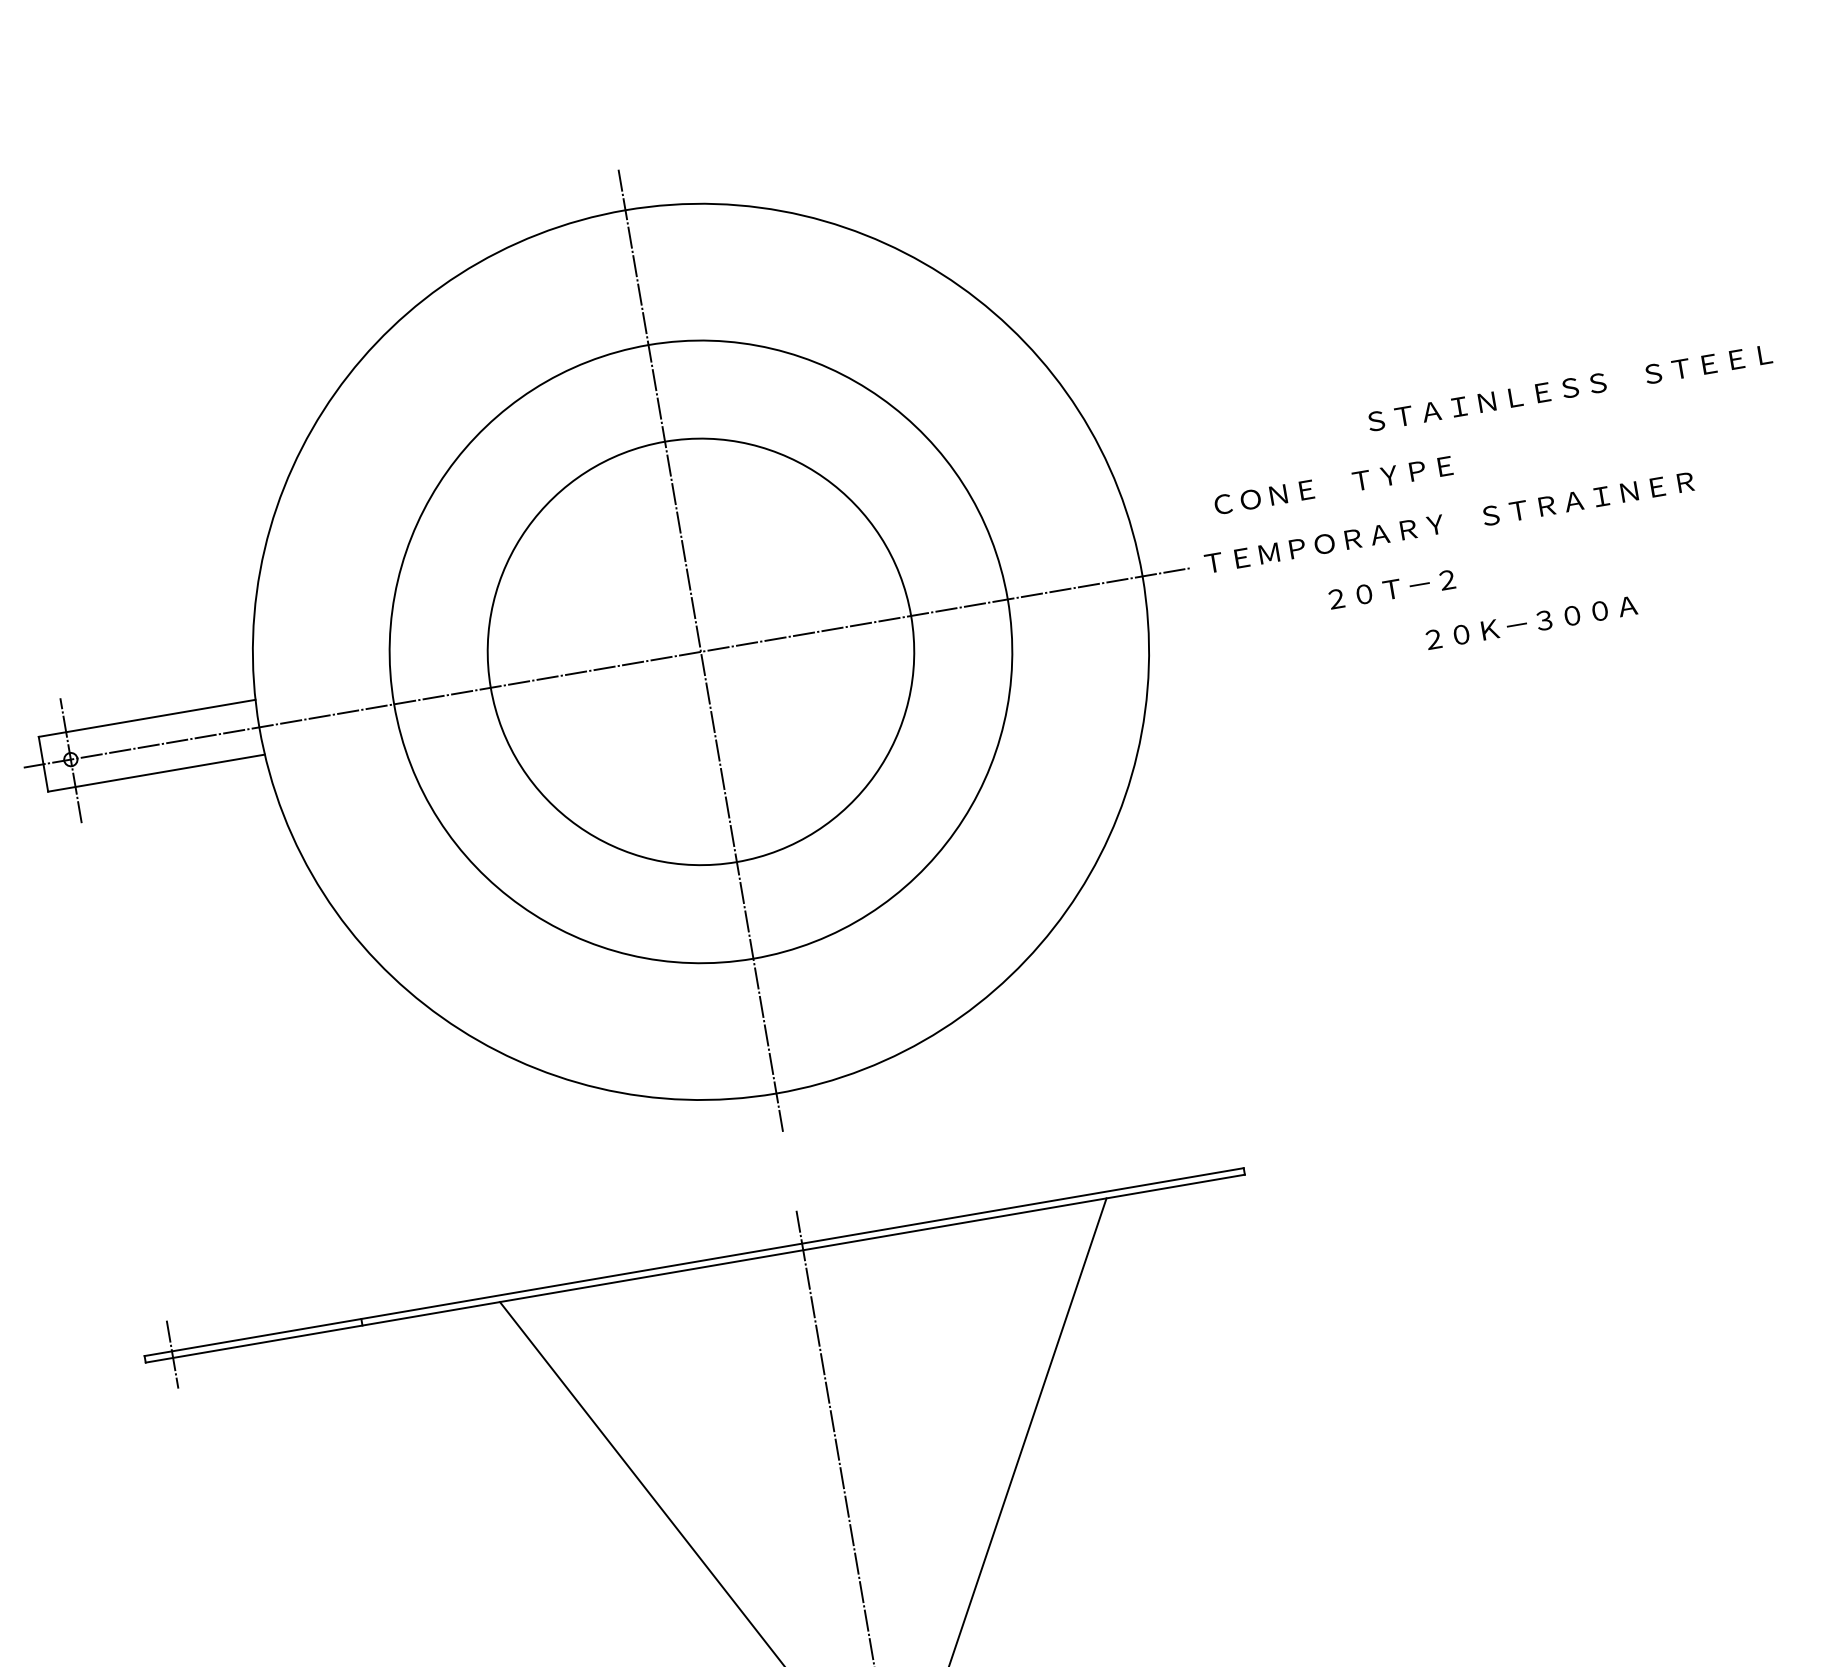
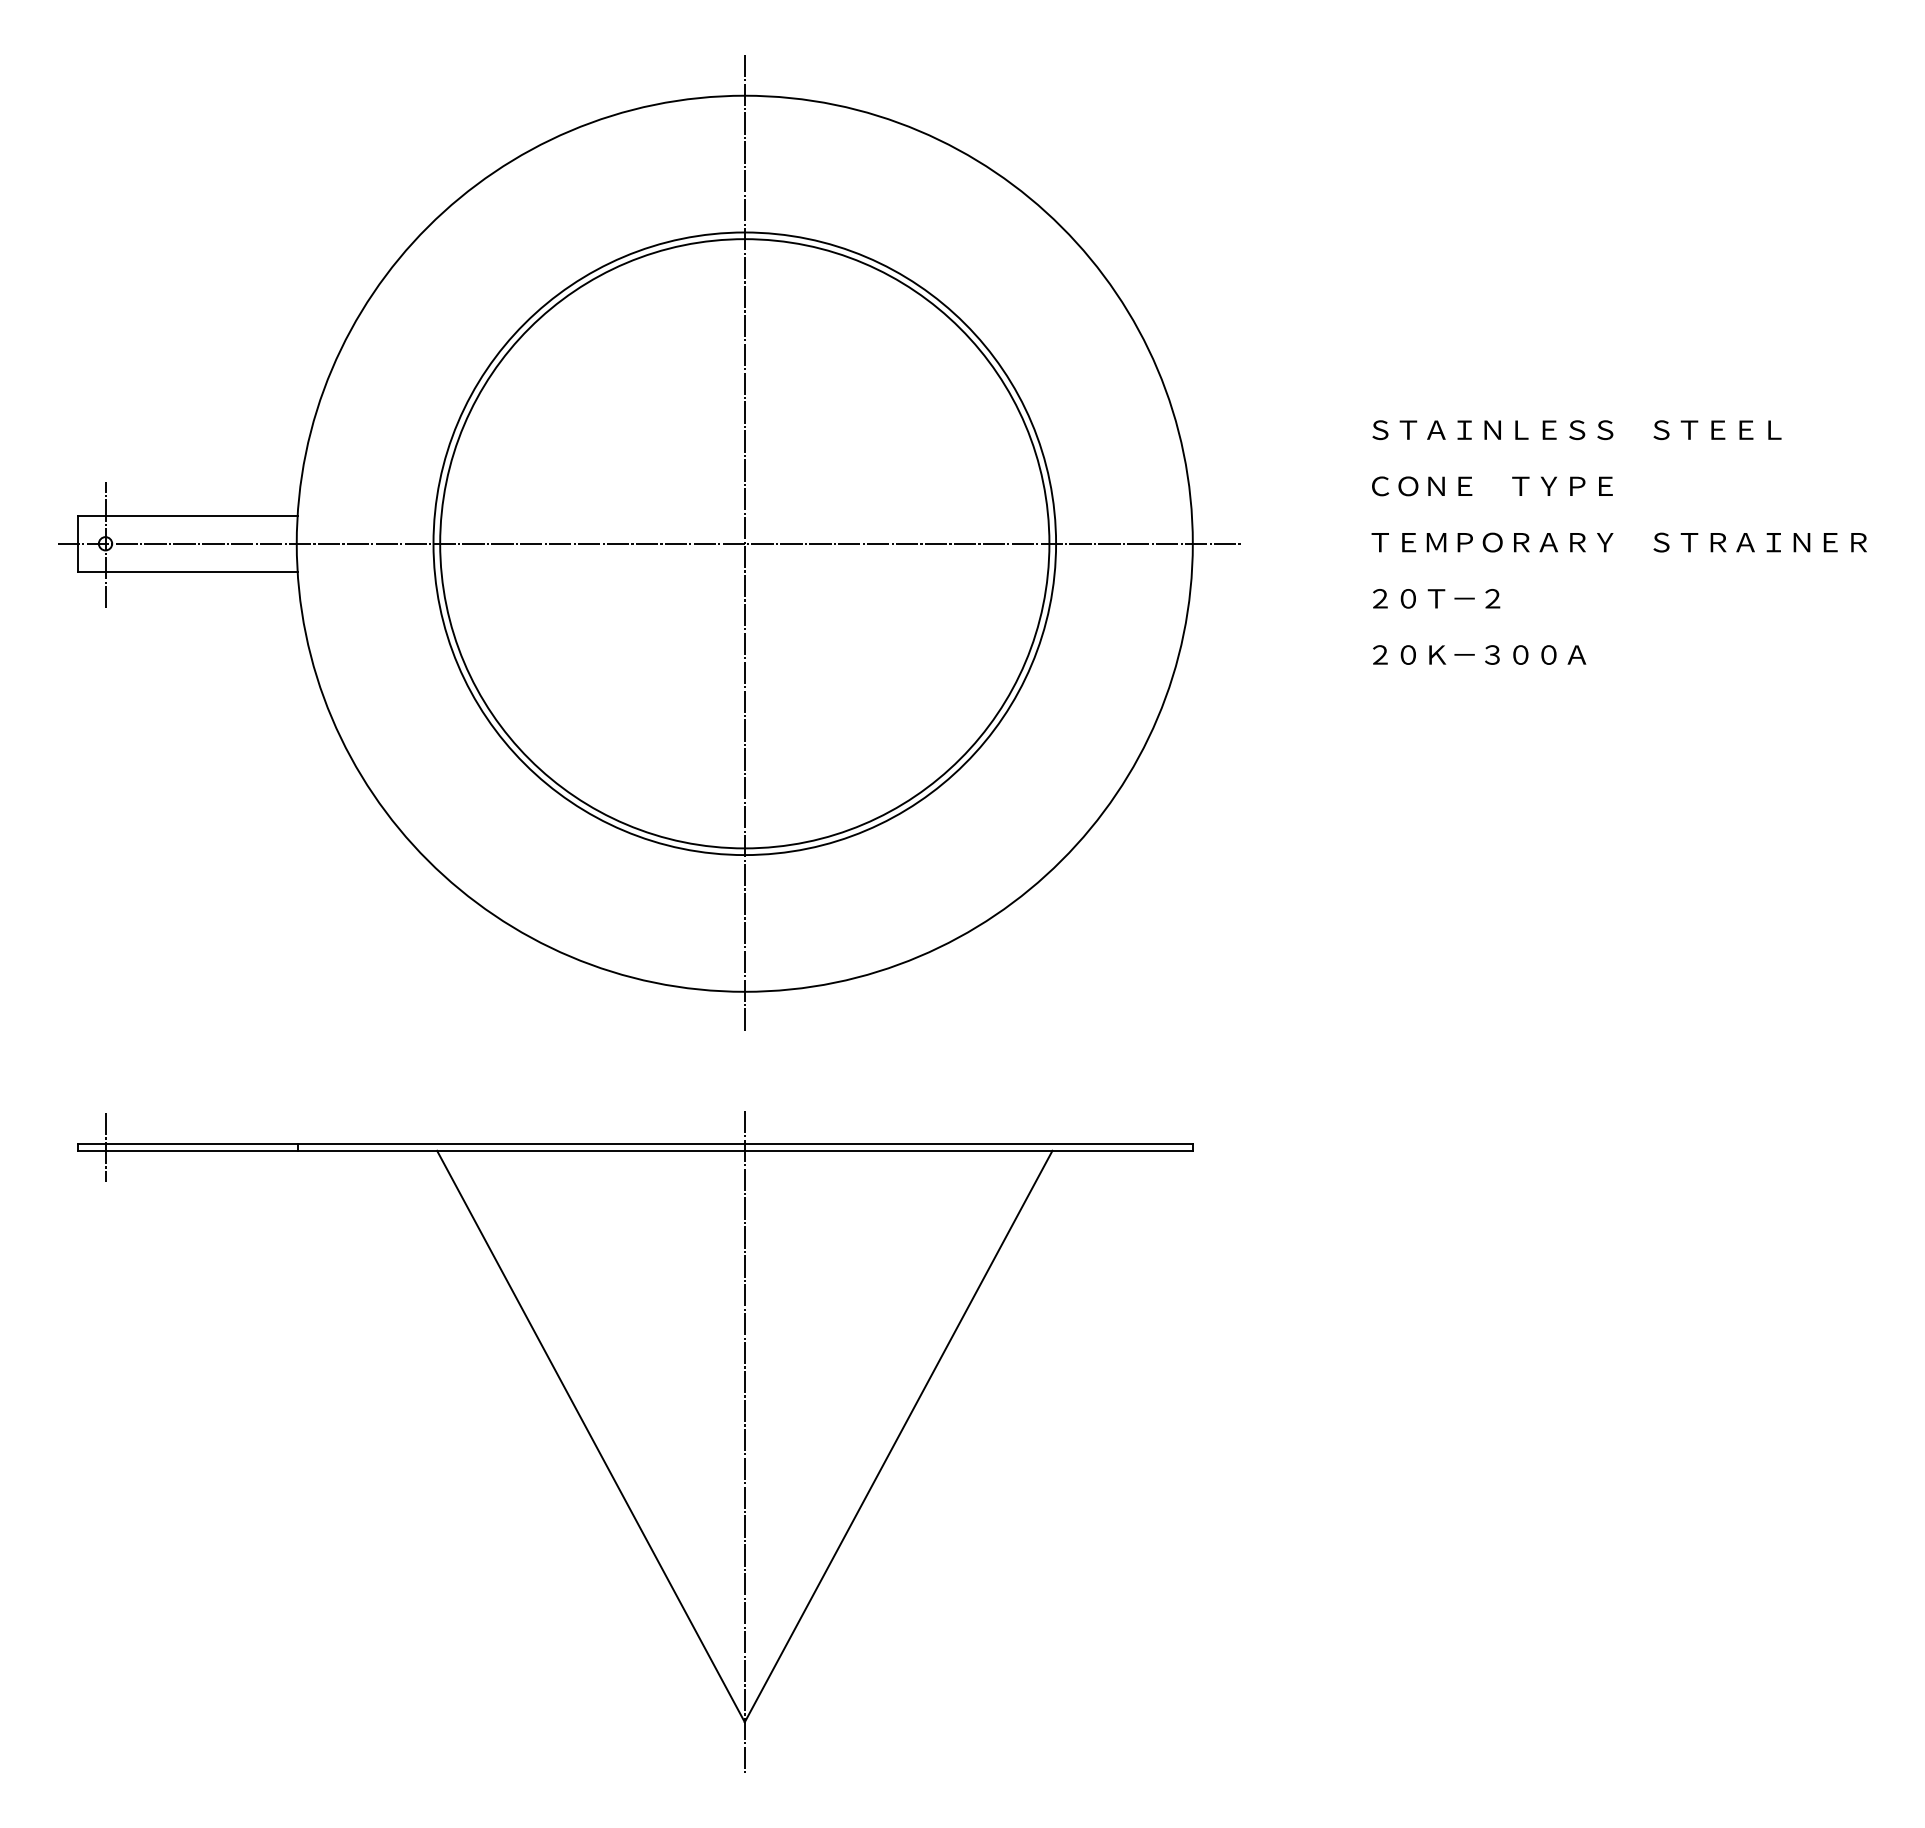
text: (1569, 388) -> (1576, 430), moved
text: (1333, 485) -> (1492, 486), moved
text: (1448, 522) -> (1618, 542), moved
text: (1531, 622) -> (1479, 654), moved
circle: (700, 651) -> (744, 543), size x1.43

